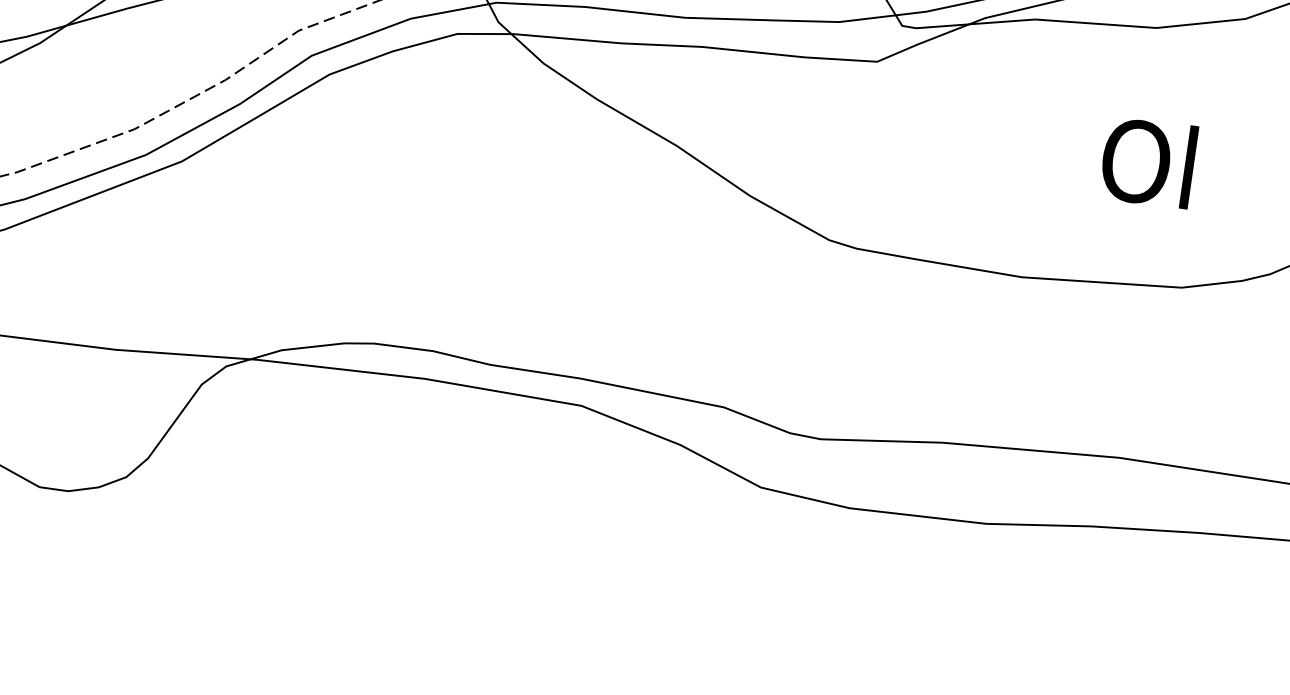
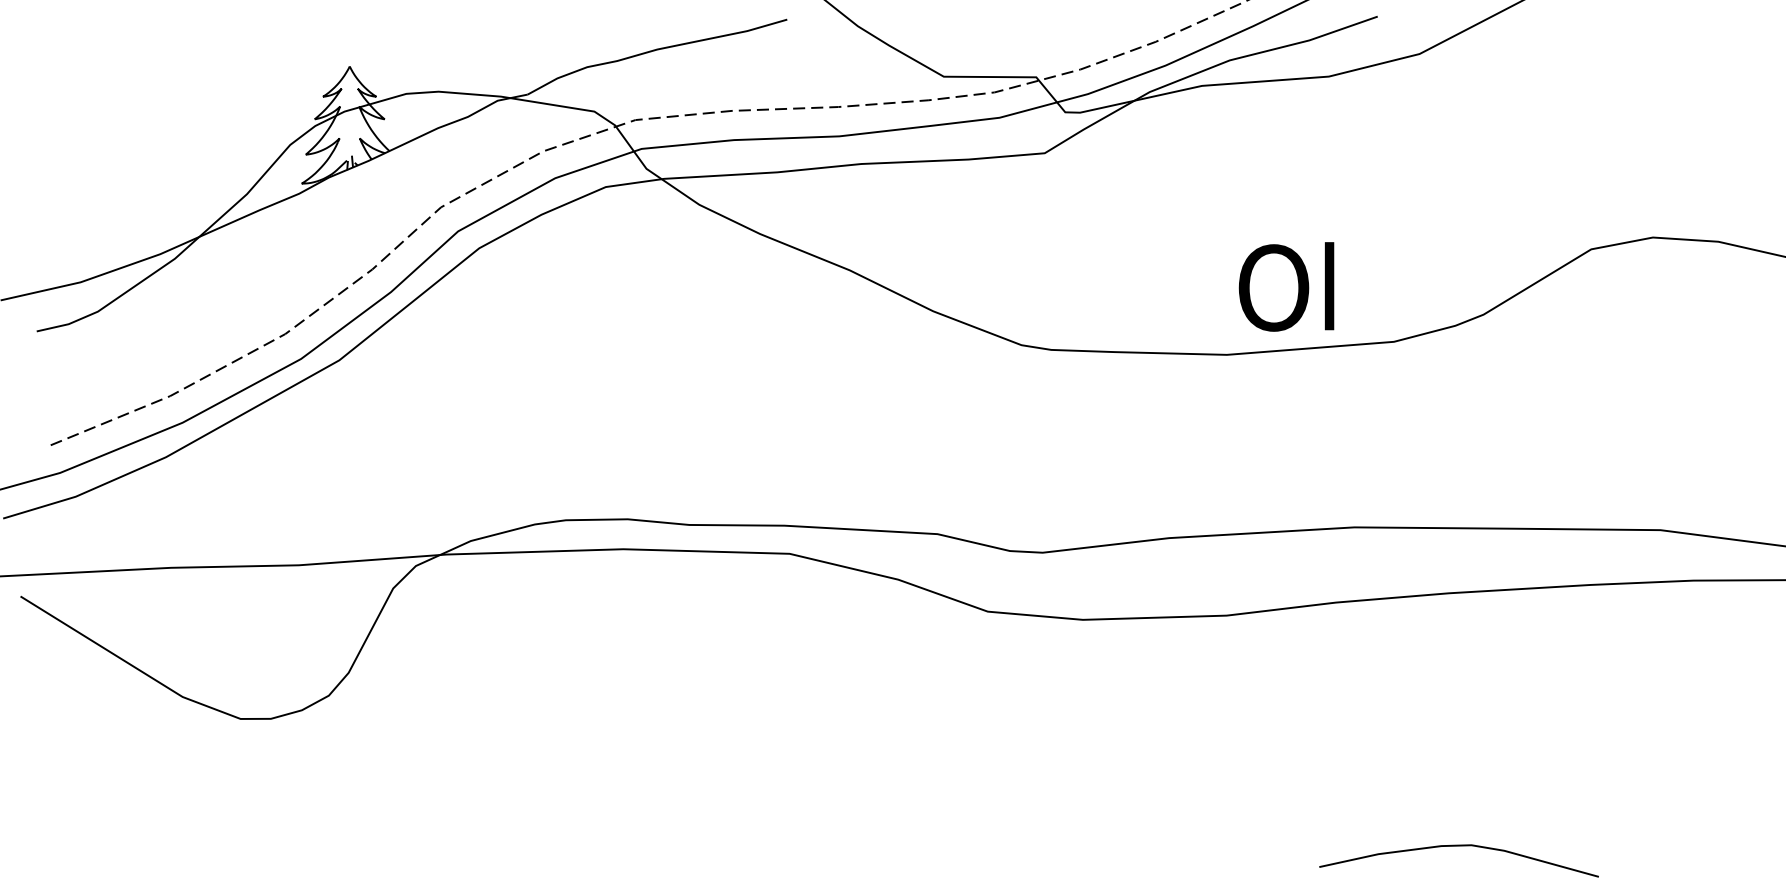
text: (1148, 161) -> (1286, 286), moved

